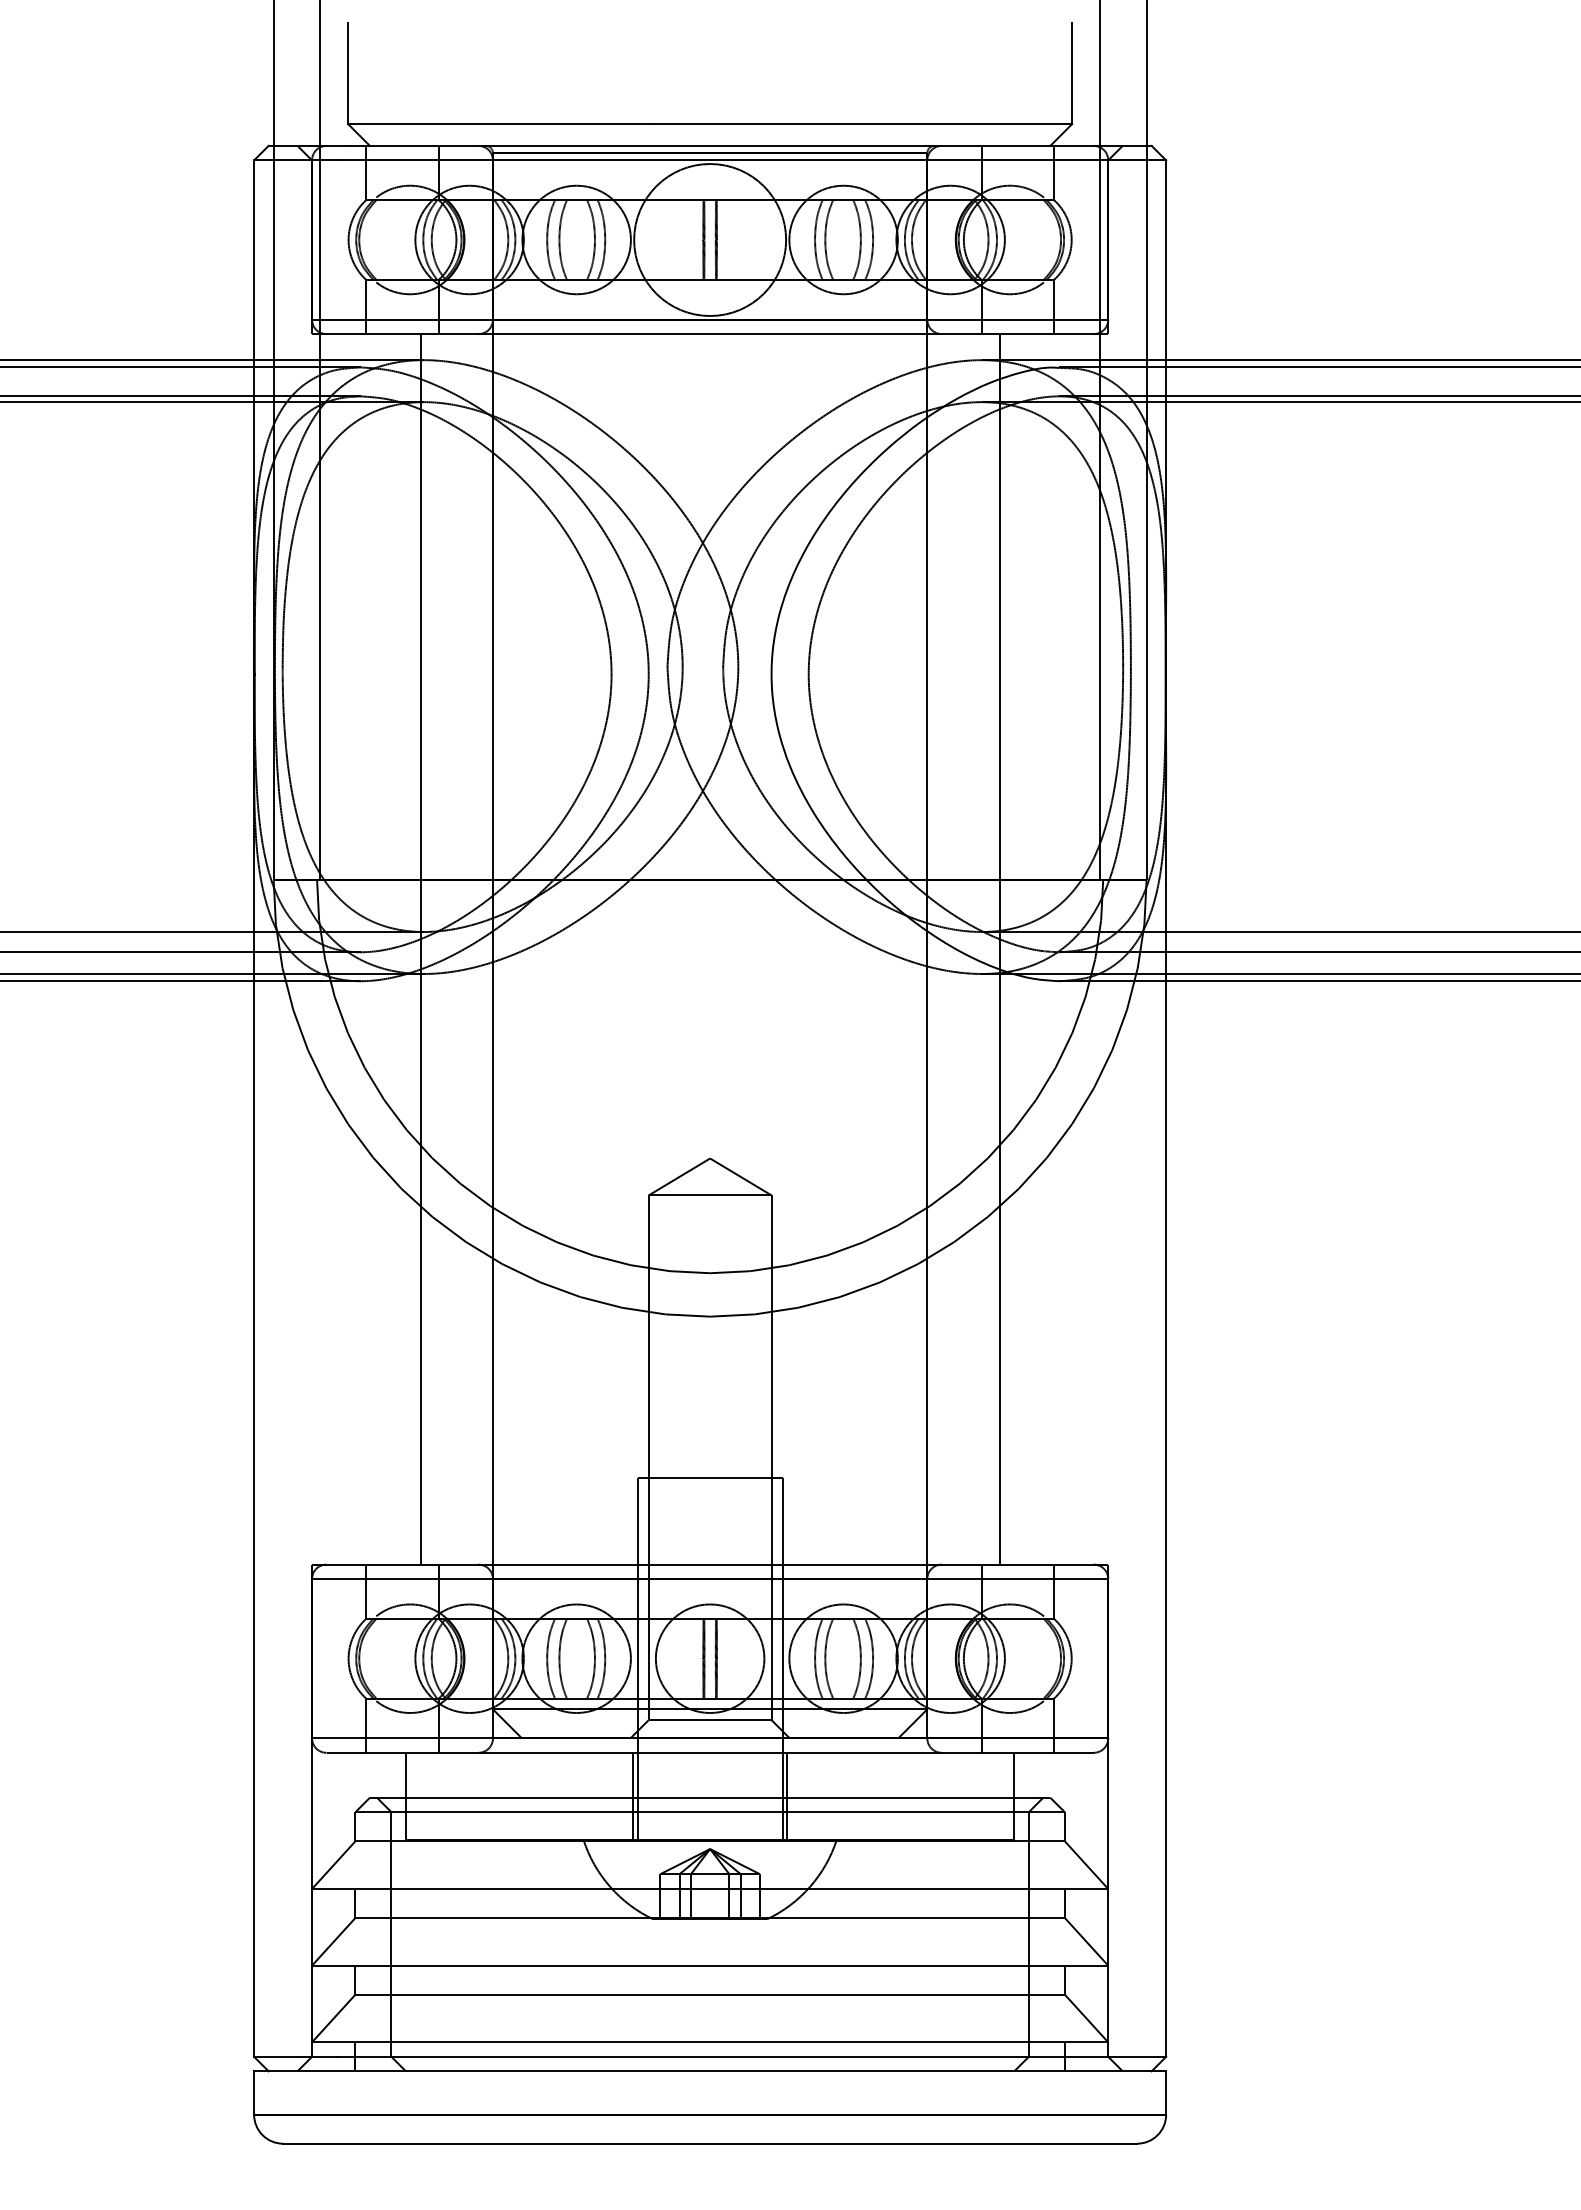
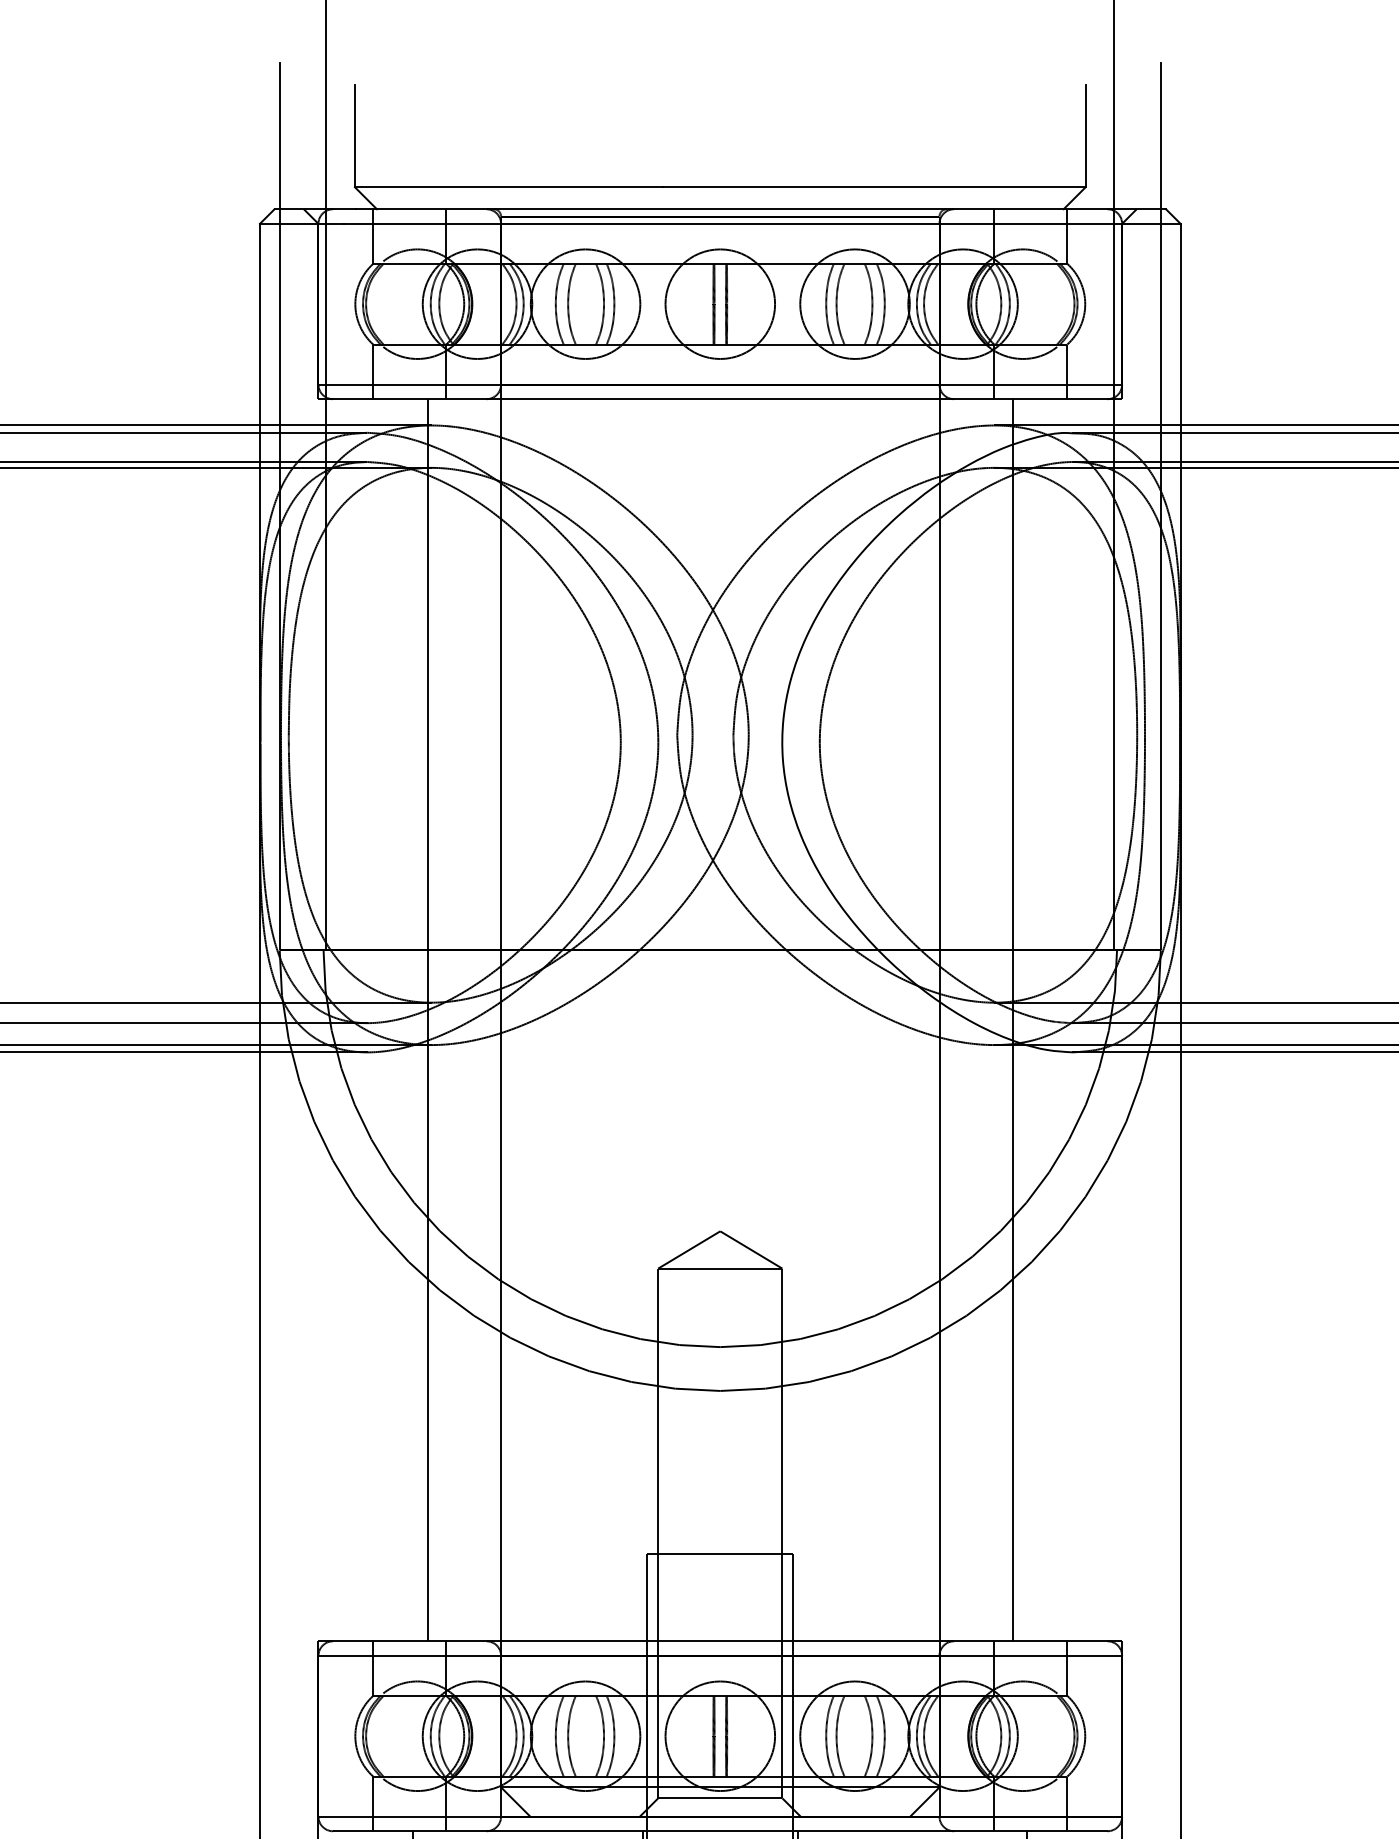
circle: (709, 239) -> (719, 303), size x0.71

